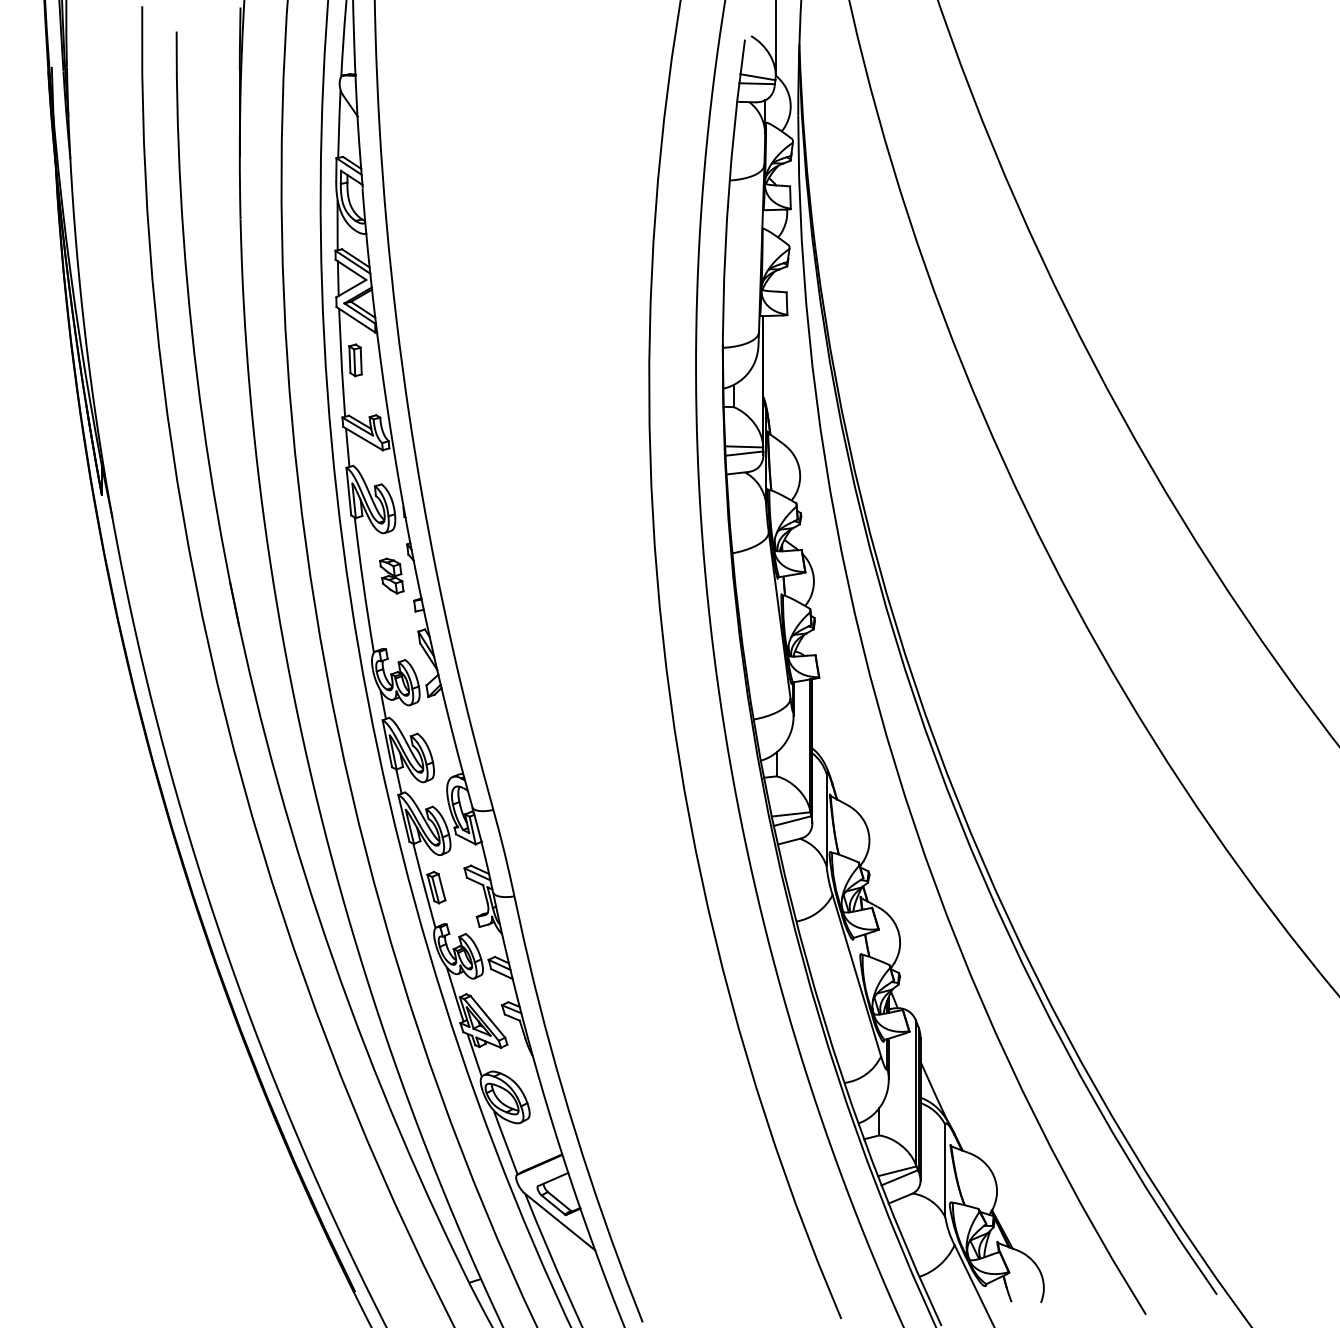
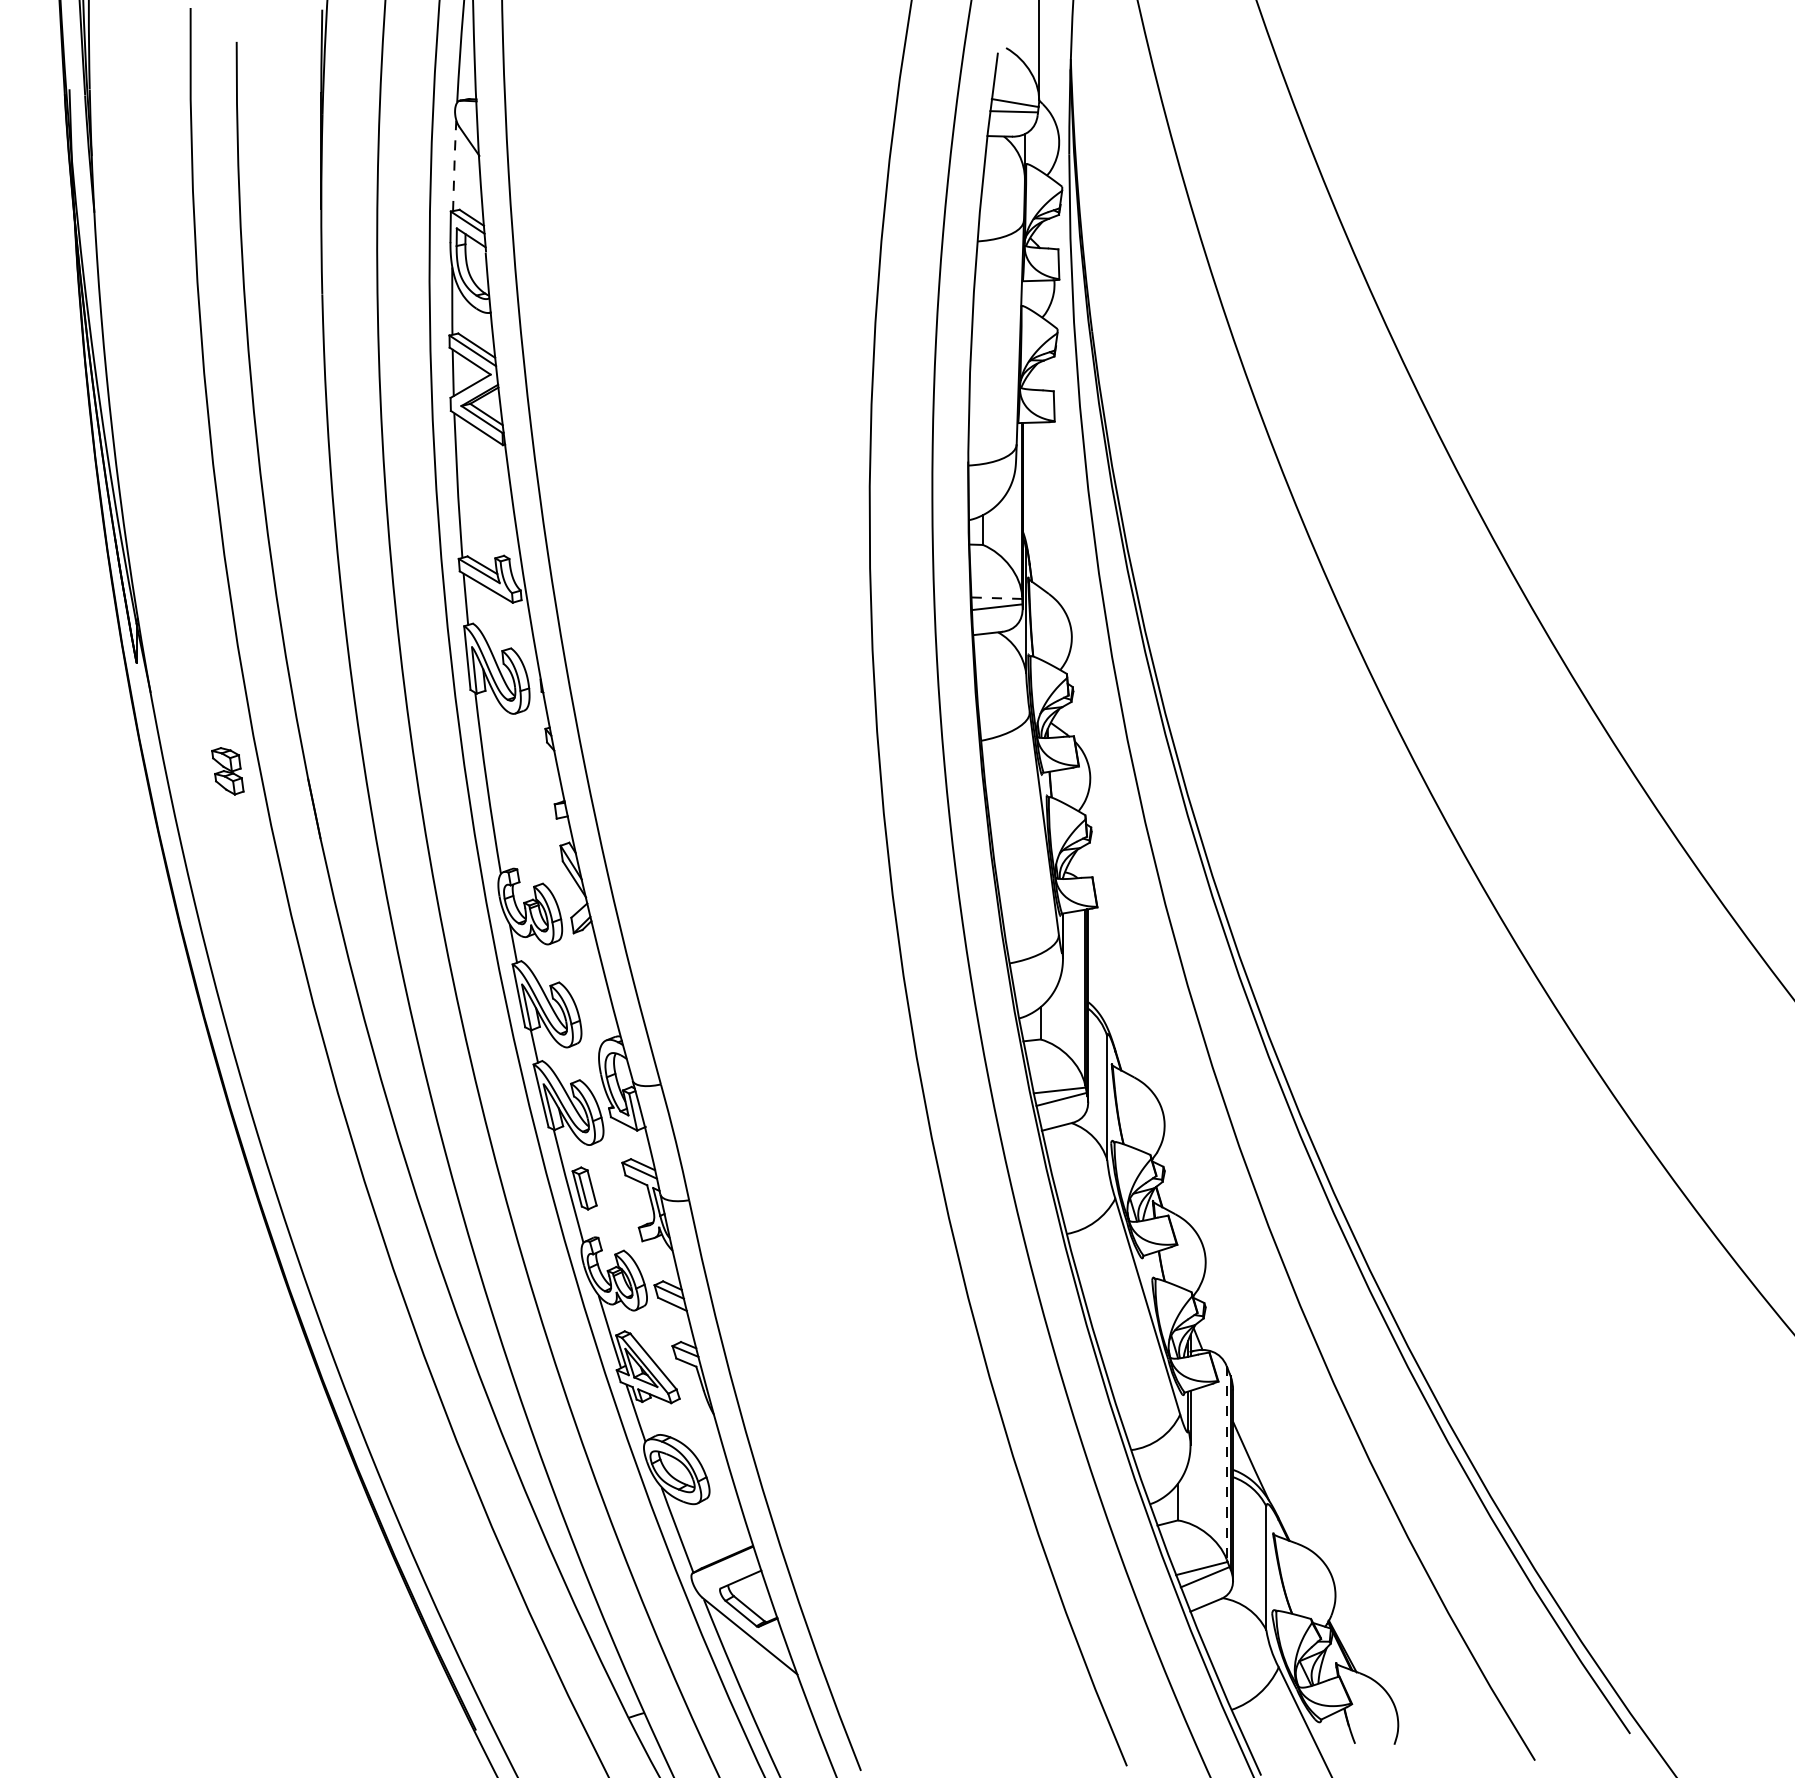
line: (339, 123) -> (454, 165), solid -> dashed
part: (355, 360) -> (476, 482), removed
line: (743, 447) -> (996, 598), solid -> dashed
part: (391, 576) -> (227, 771), moved
line: (915, 1092) -> (1226, 1462), solid -> dashed

